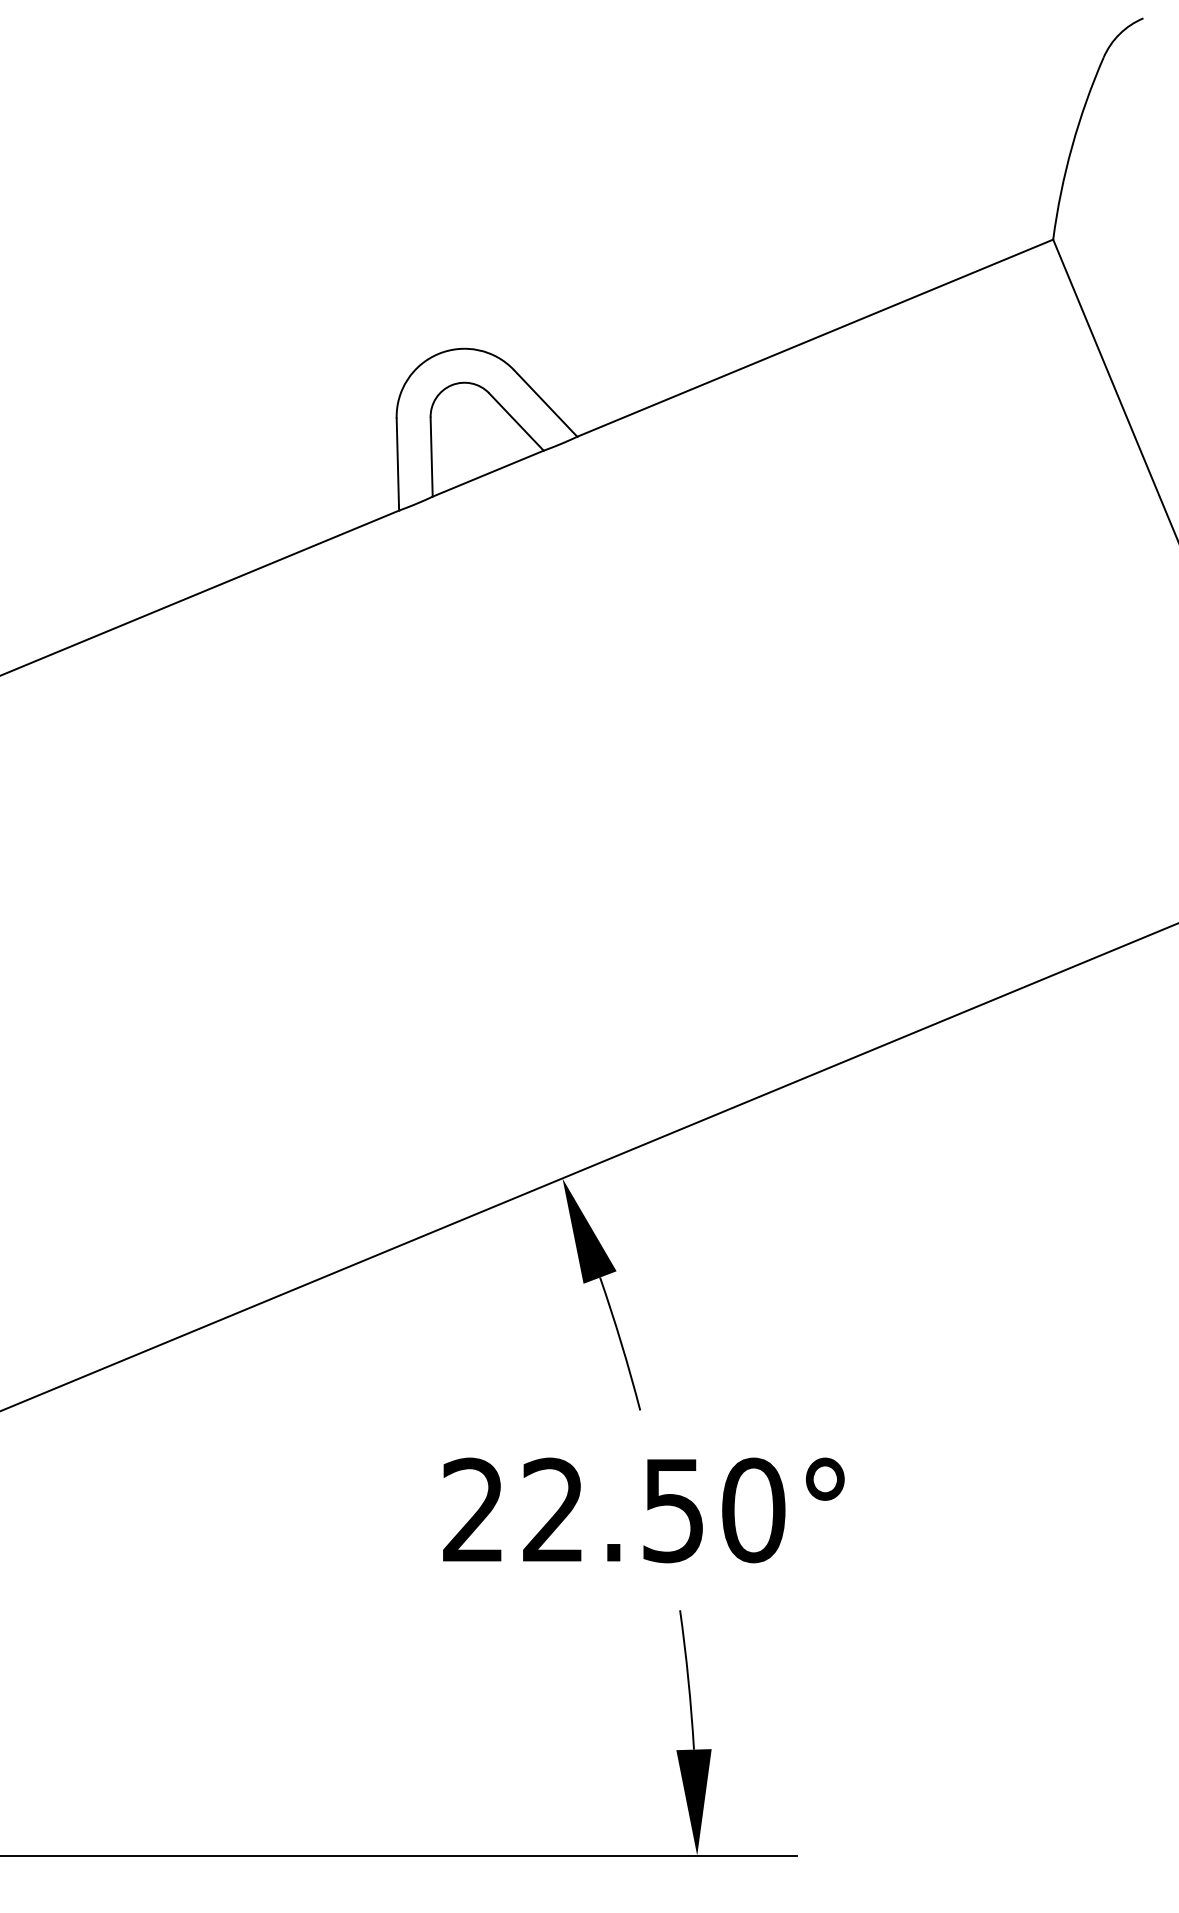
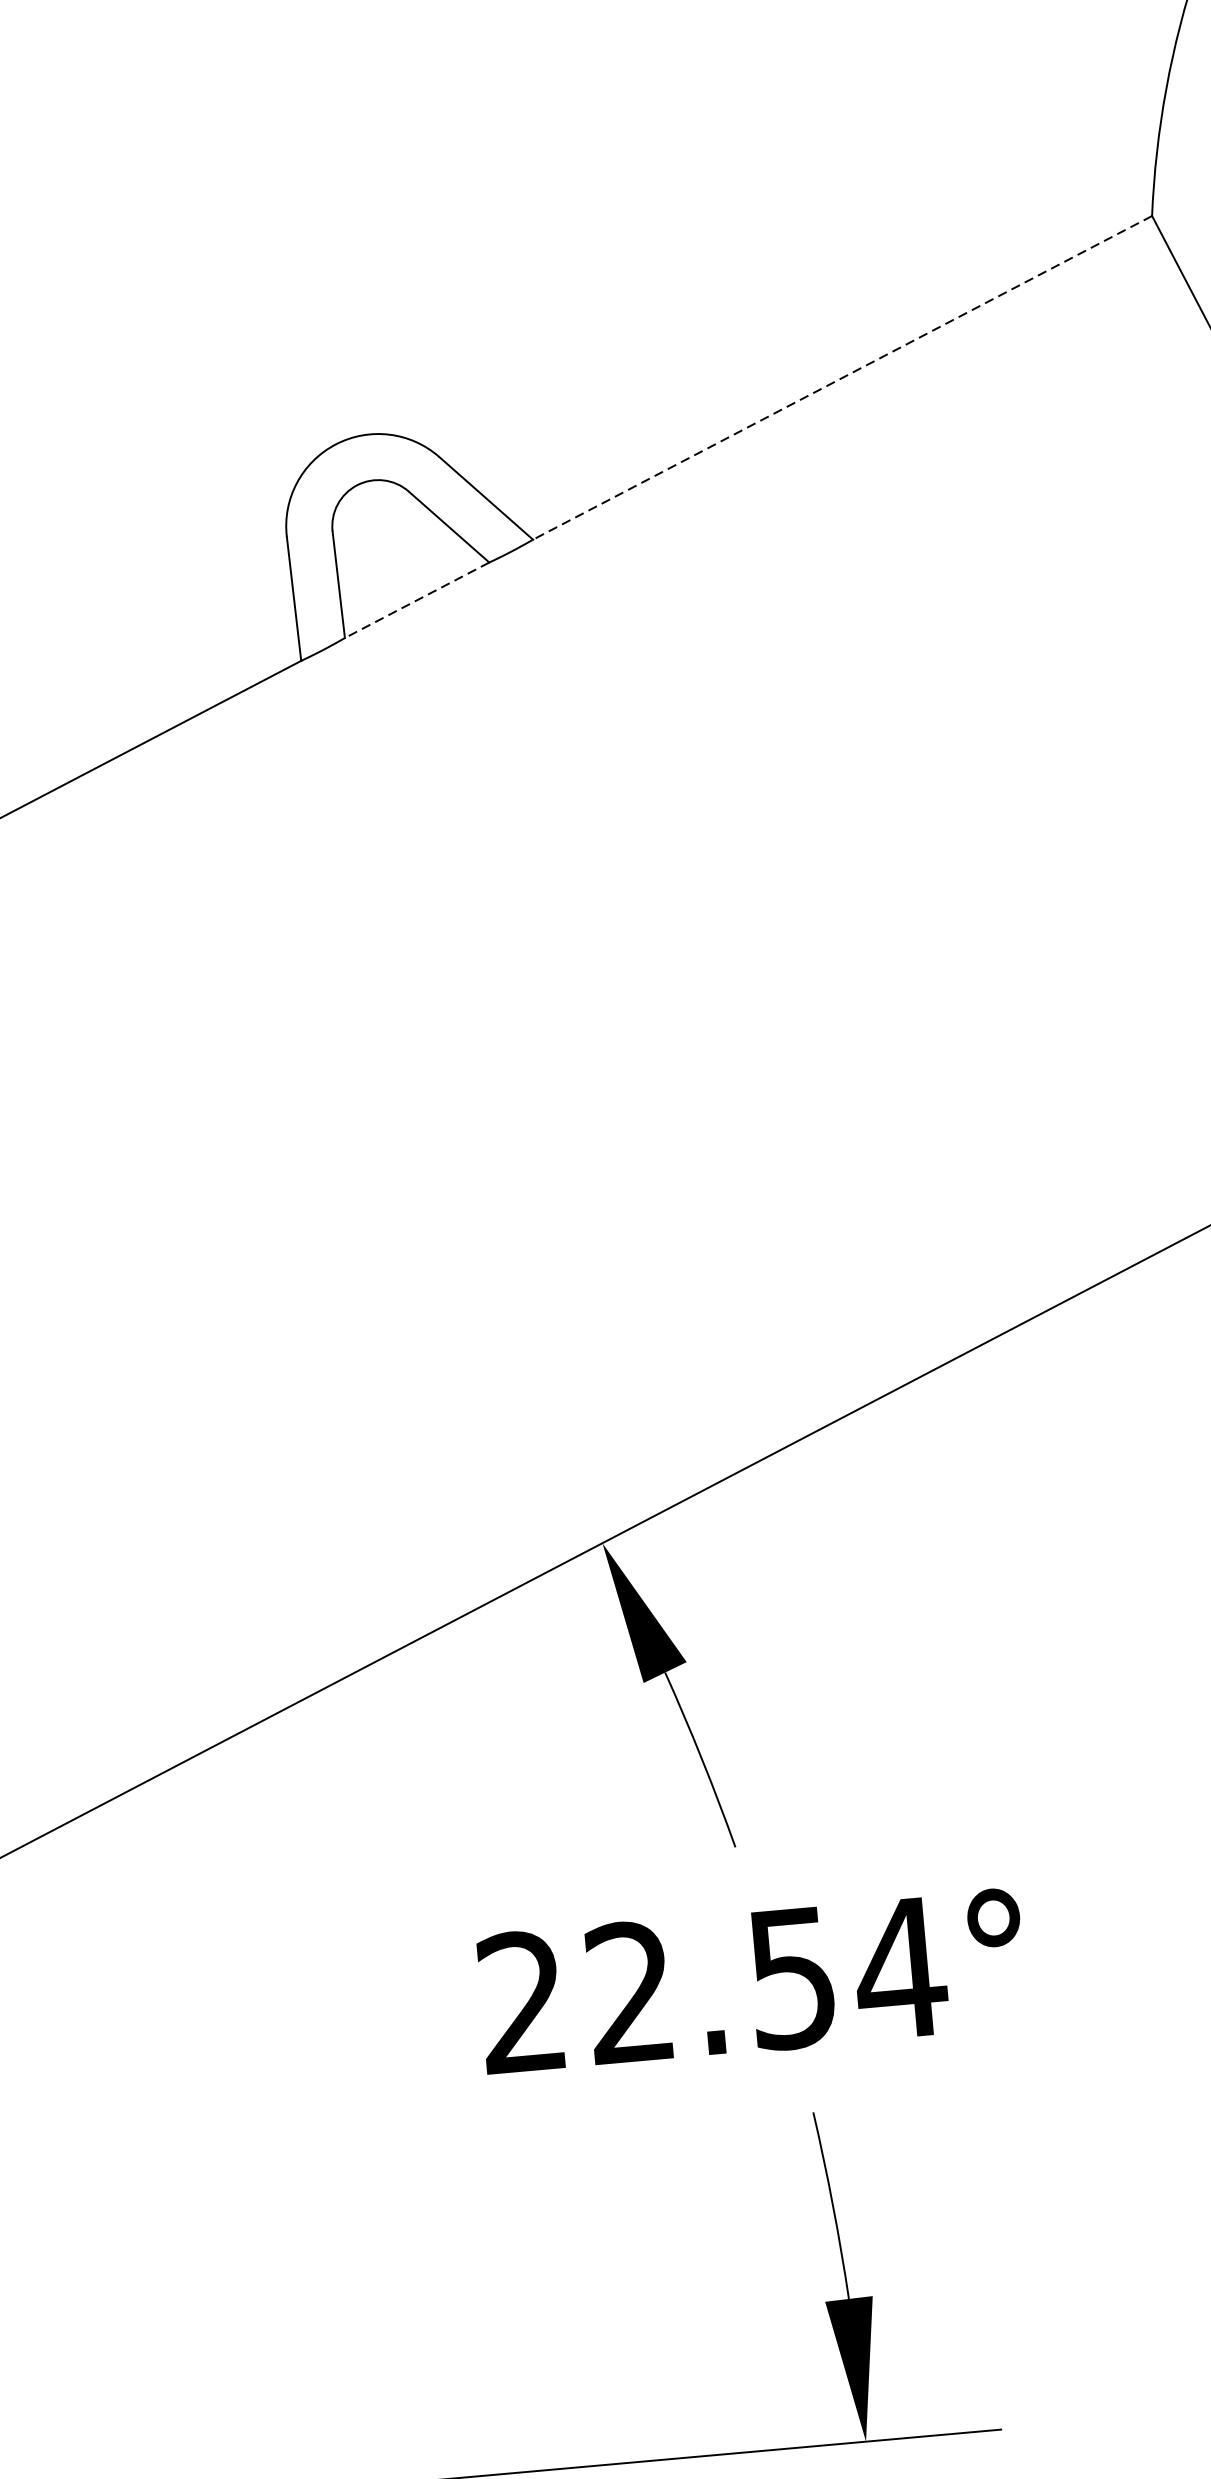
line: (815, 338) -> (842, 378), solid -> dashed
line: (487, 473) -> (416, 600), solid -> dashed
text: (753, 1510) -> (900, 1968), 22.50° -> 22.54°

